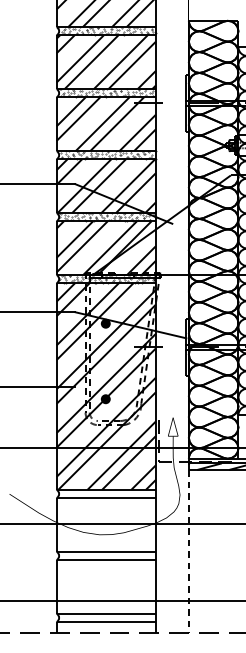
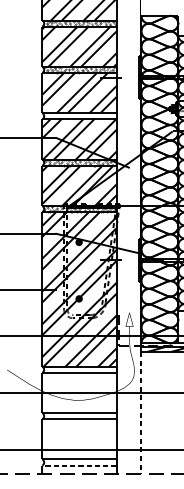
hatch: (107, 155) -> (80, 116), removed
line: (106, 622) -> (79, 465), solid -> dashed

